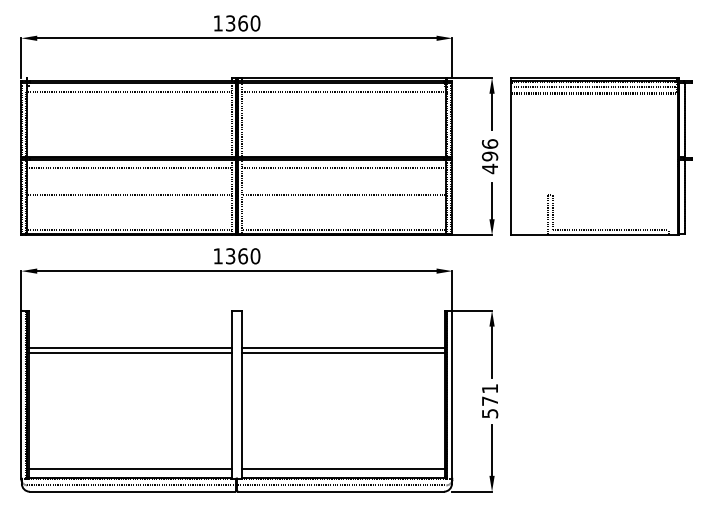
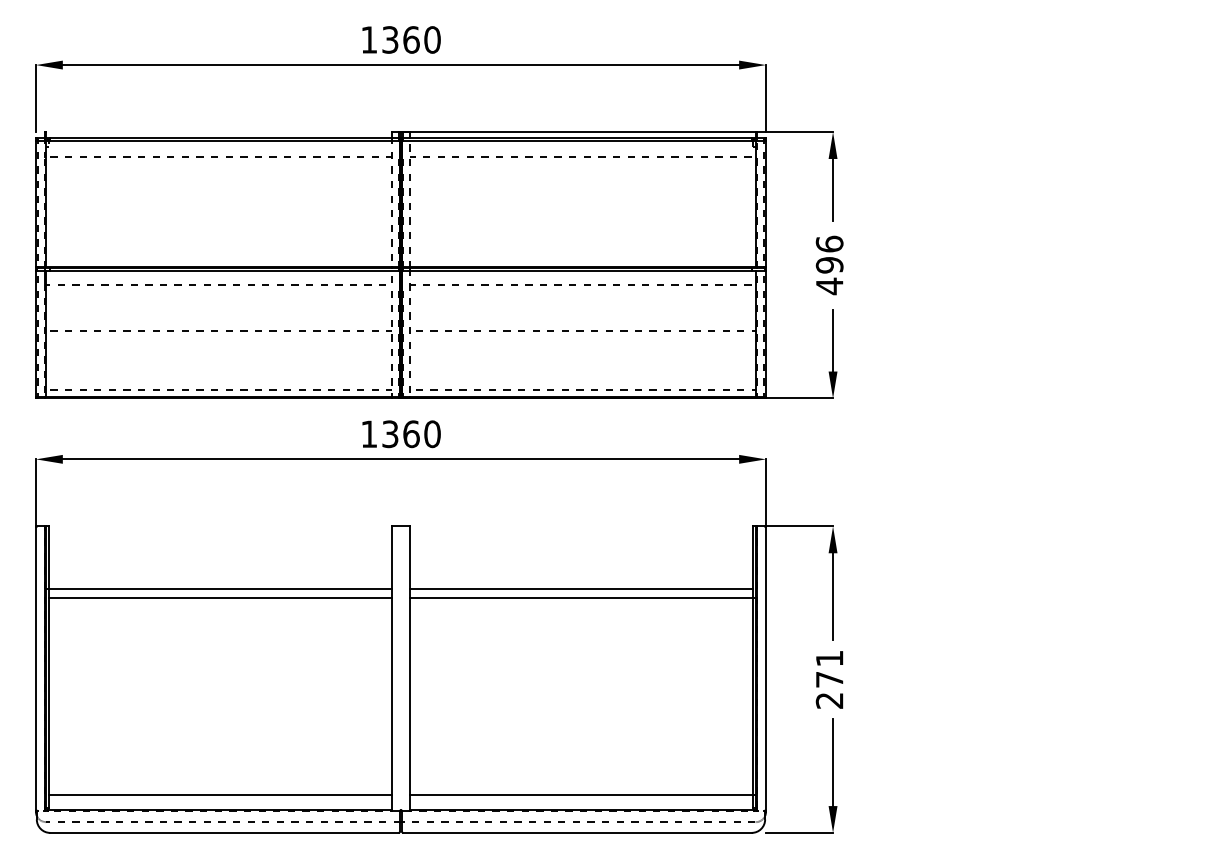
part: (601, 156) -> (1018, 265), removed
text: (489, 413) -> (828, 700), 571 -> 271

